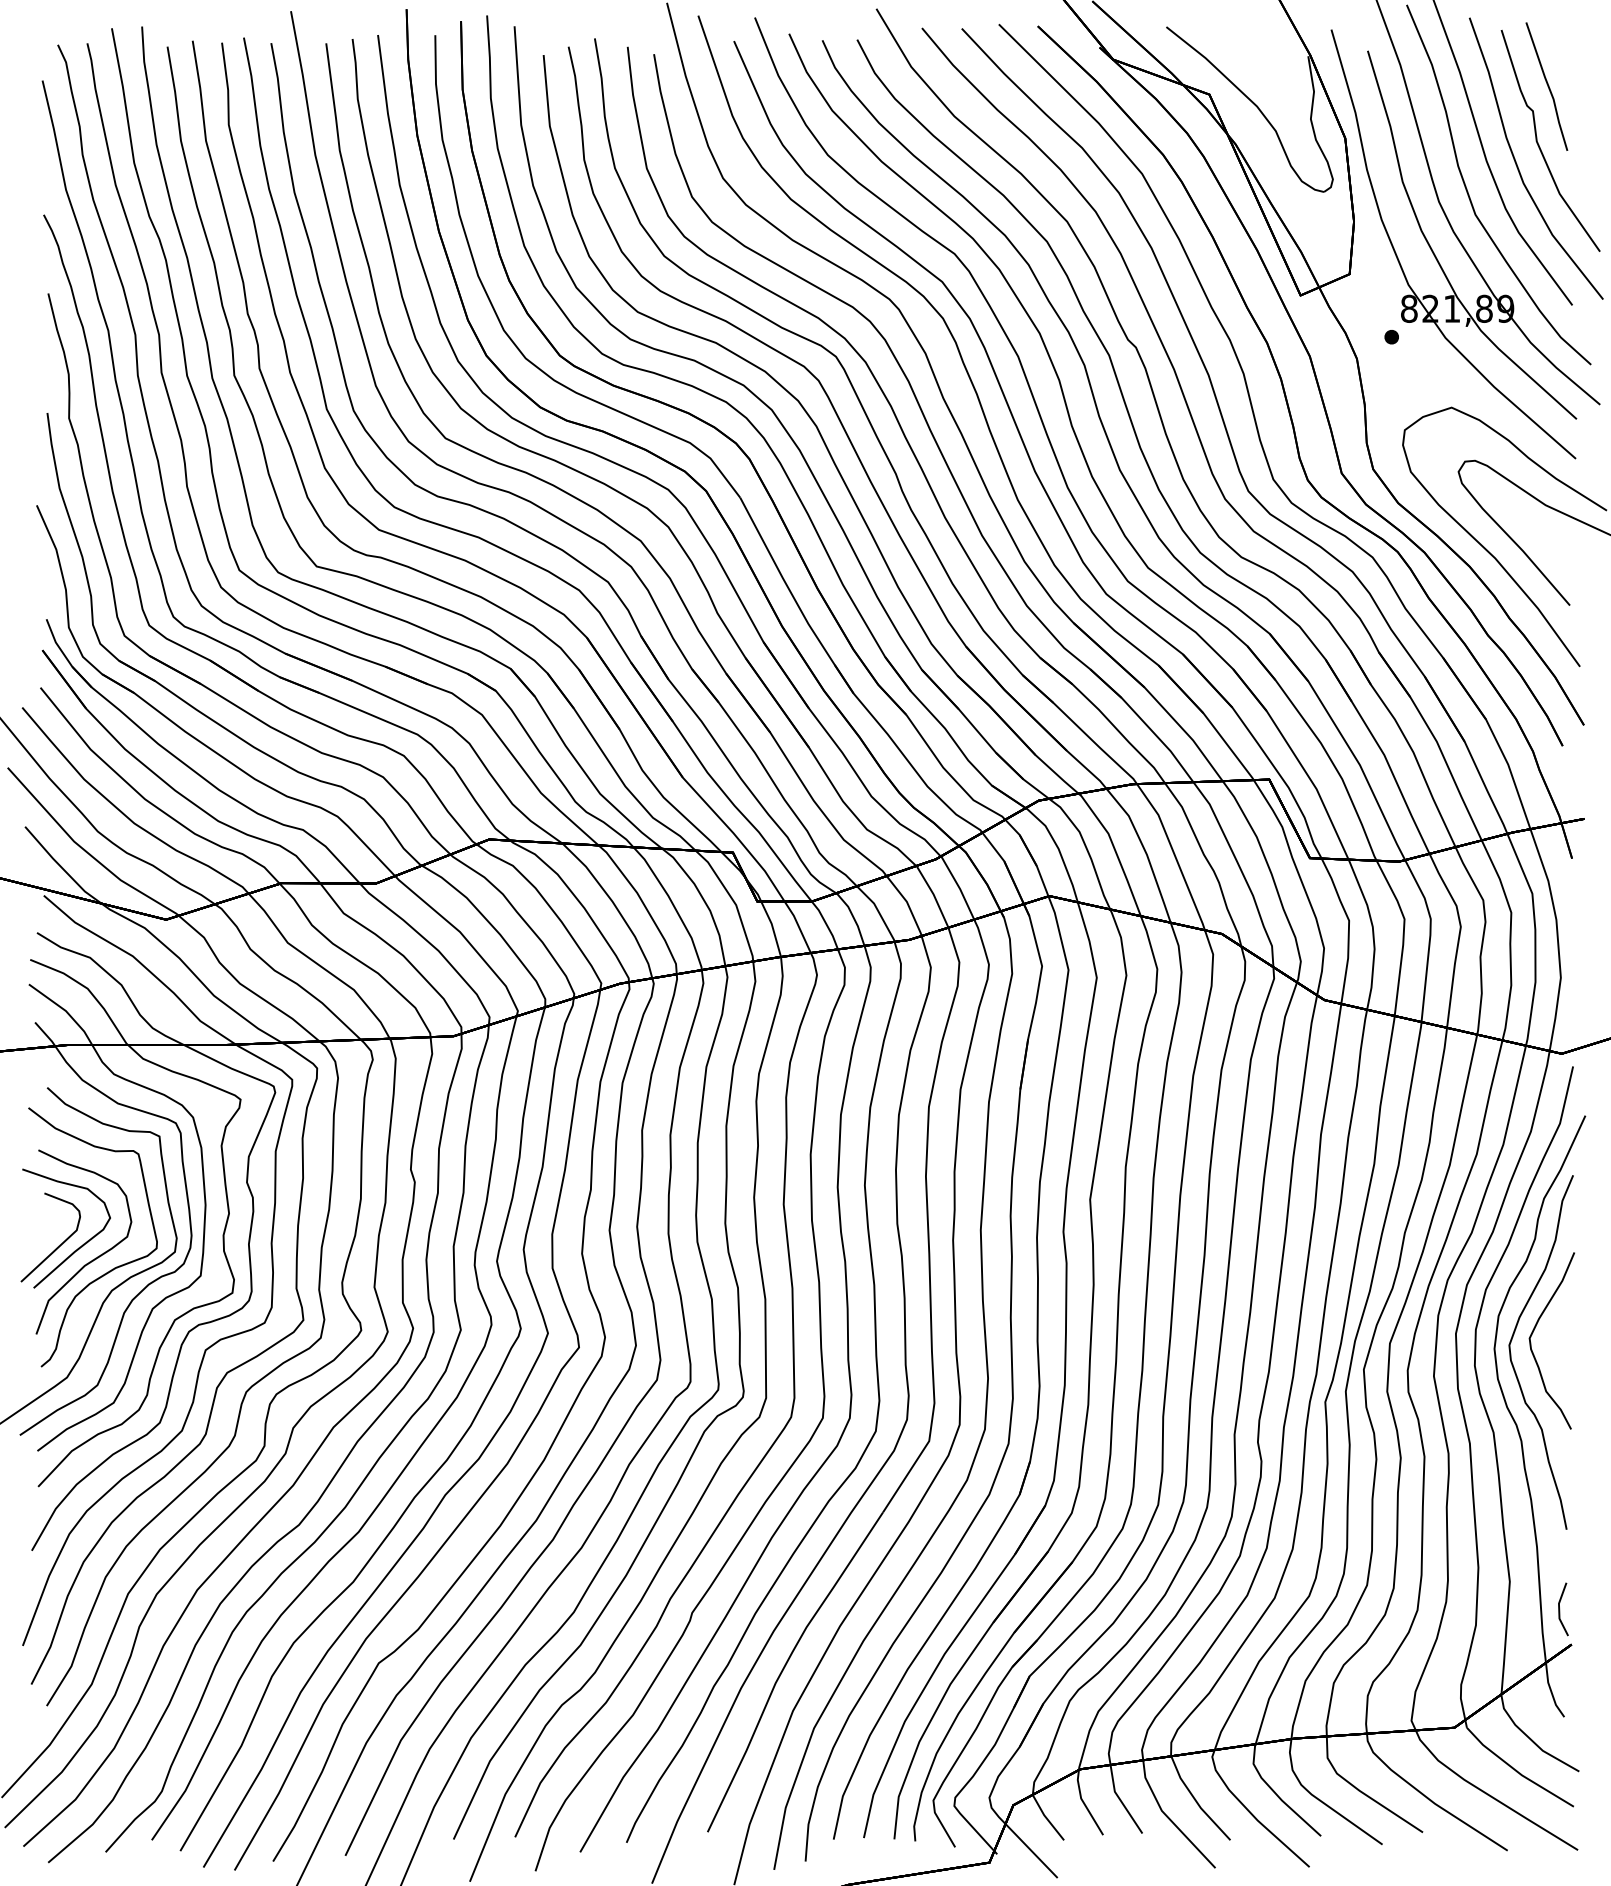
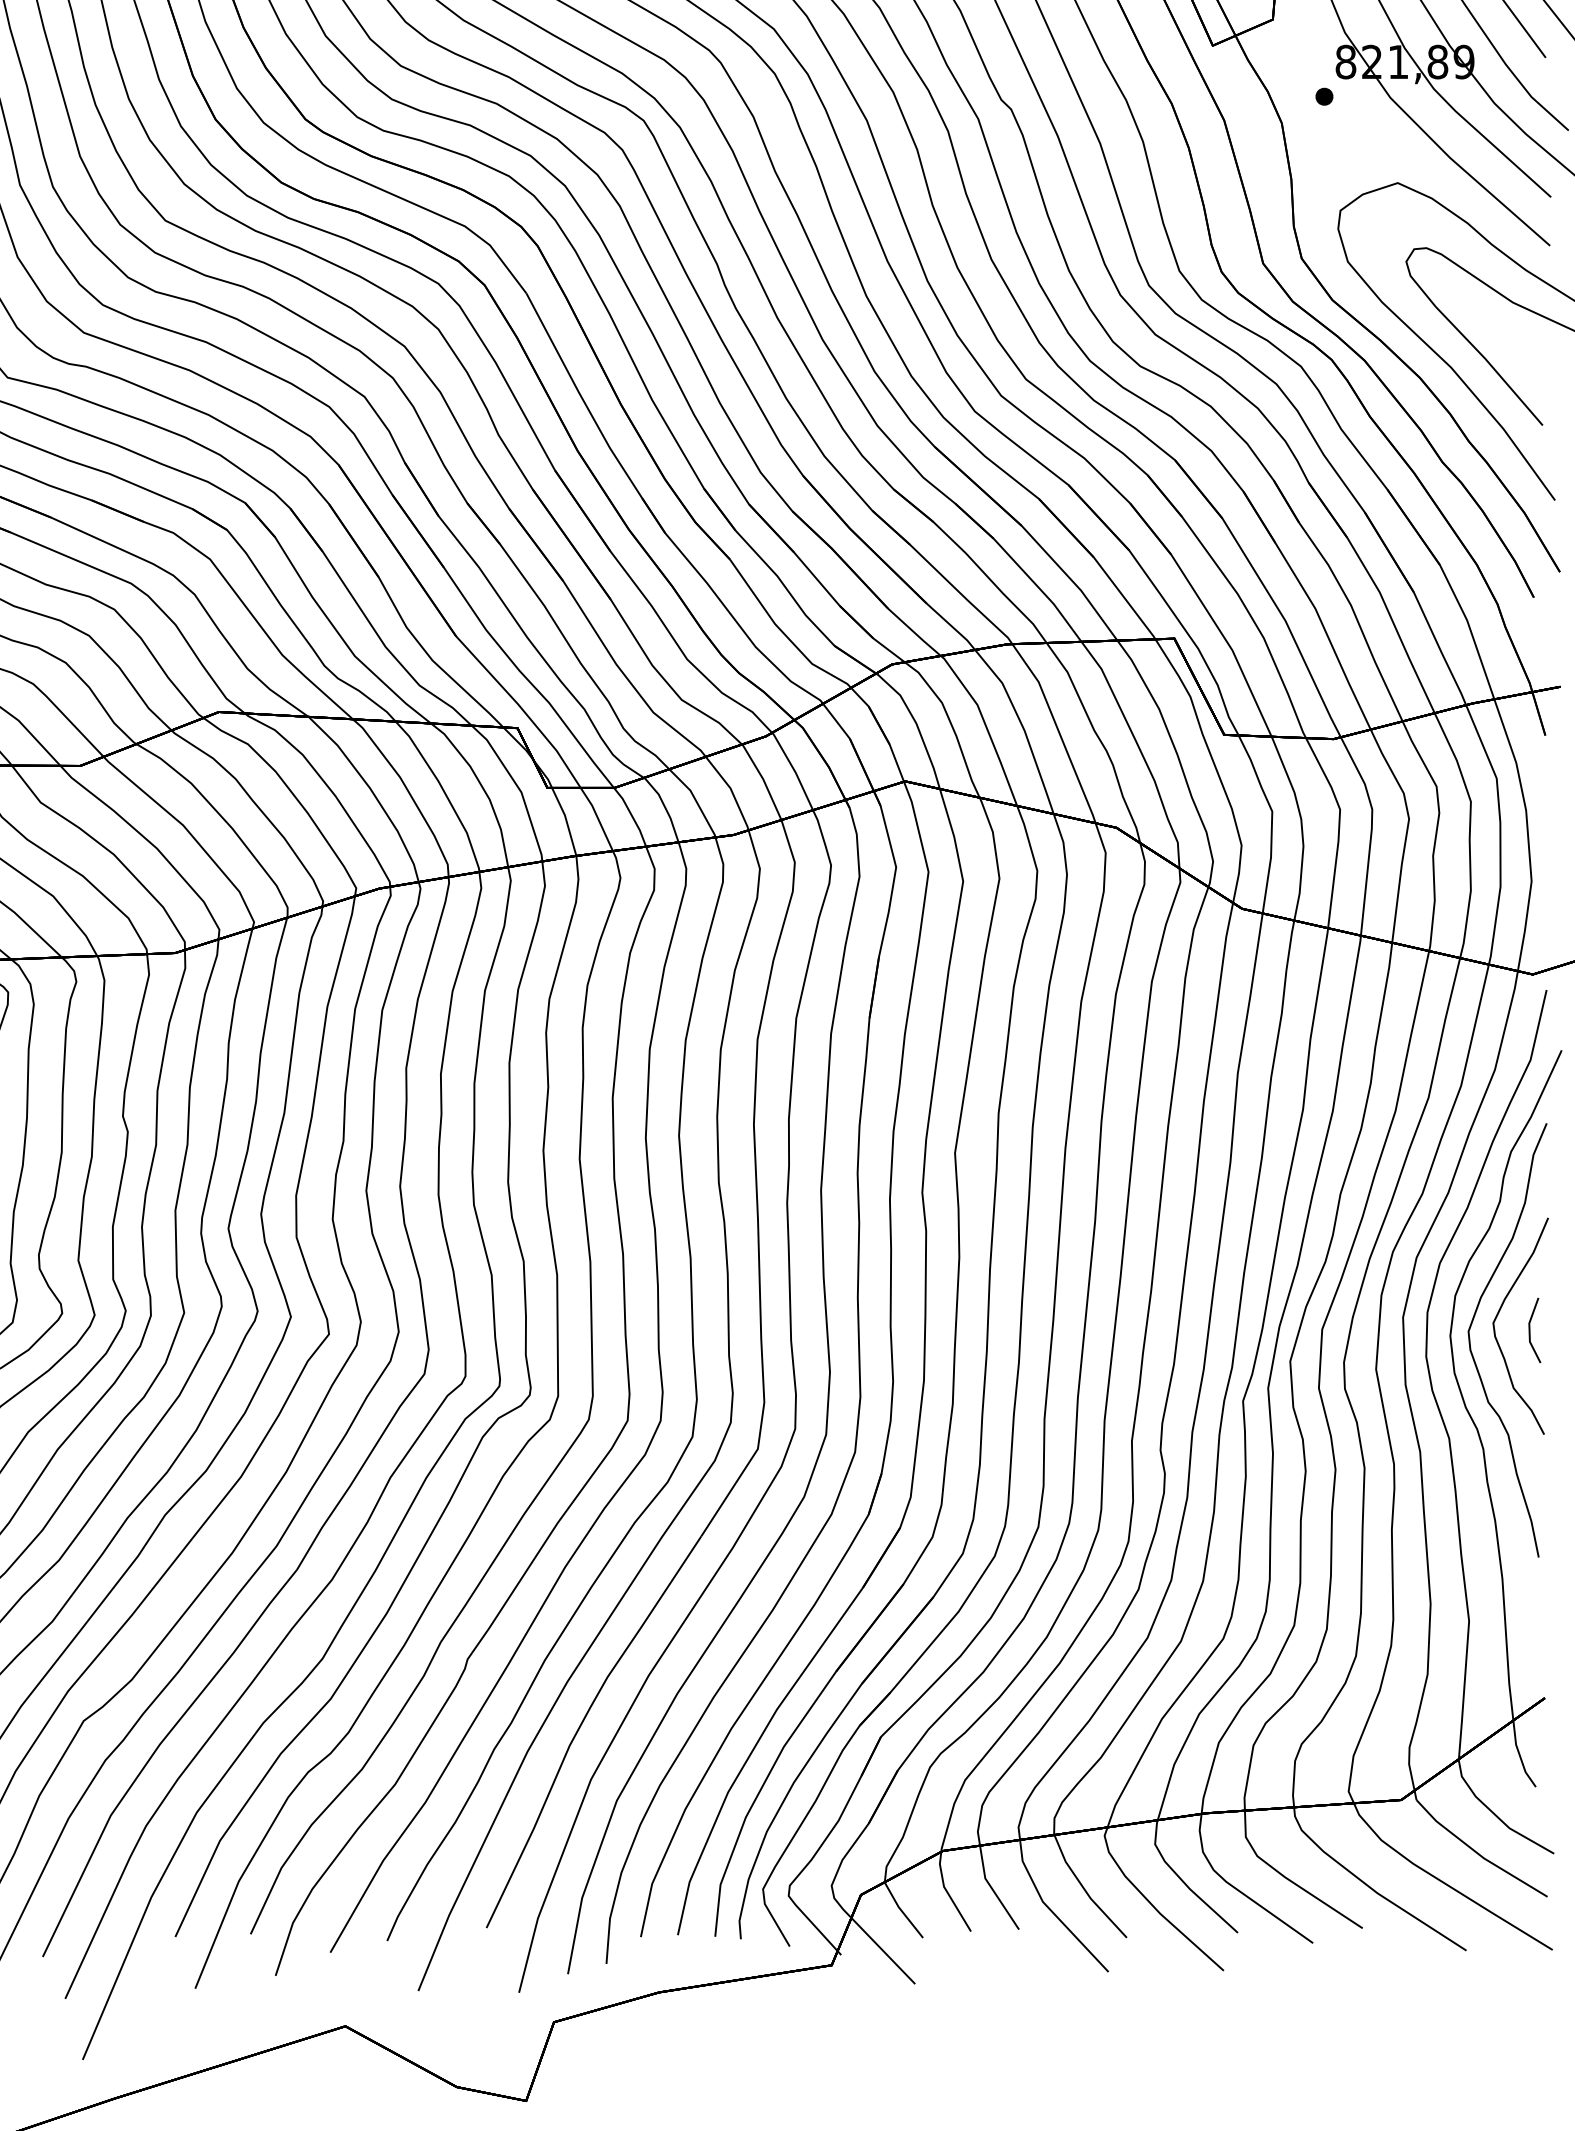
line: (1560, 1609) -> (1531, 1330), moved

